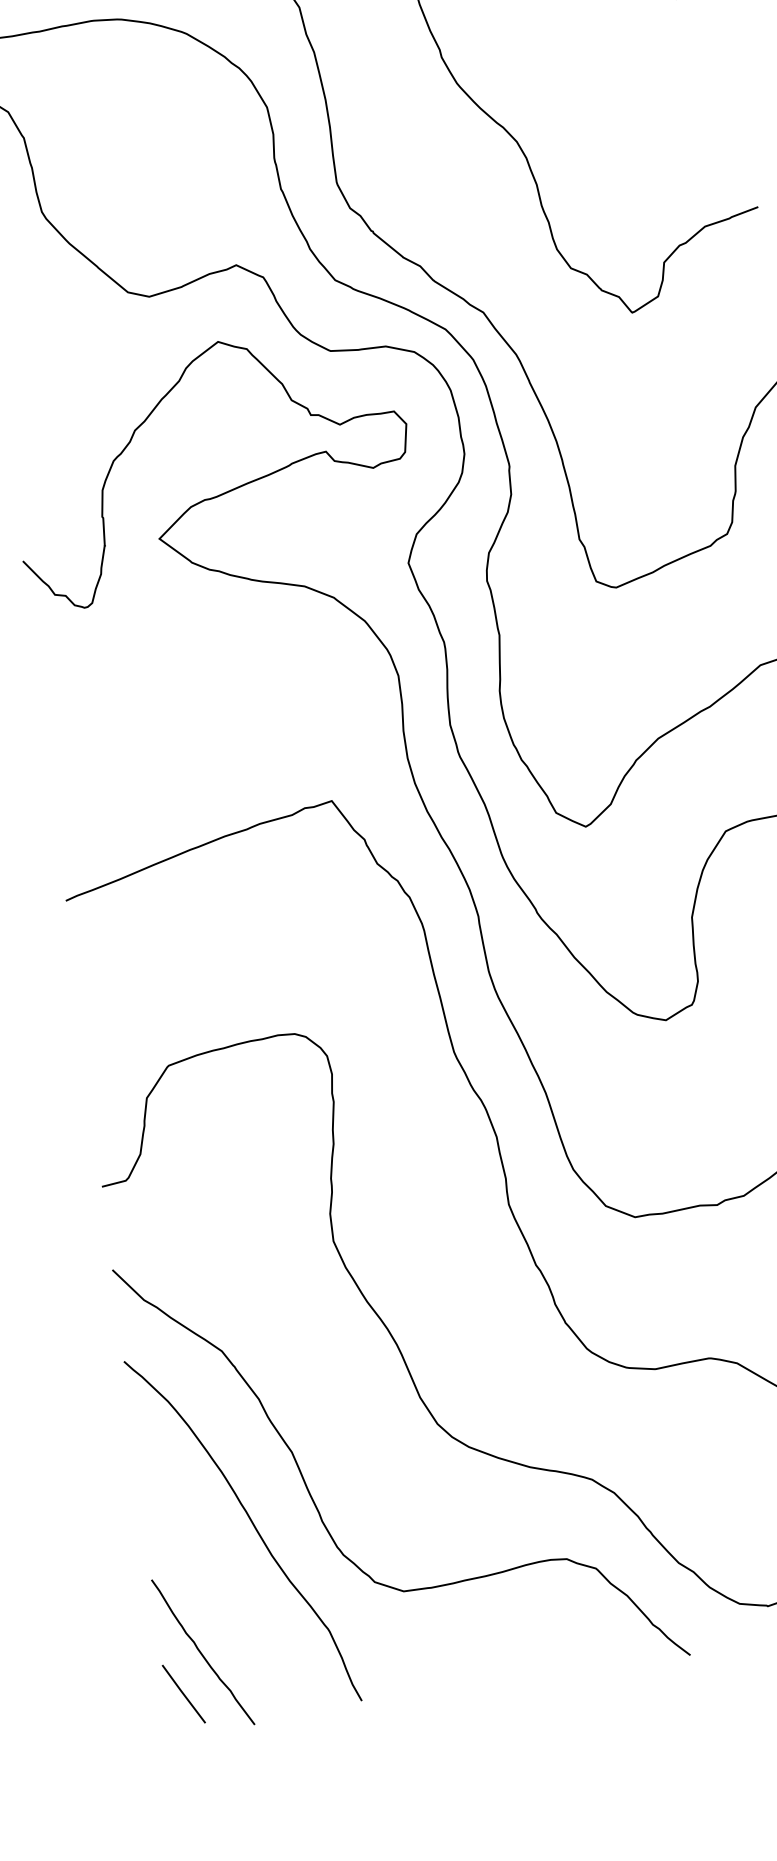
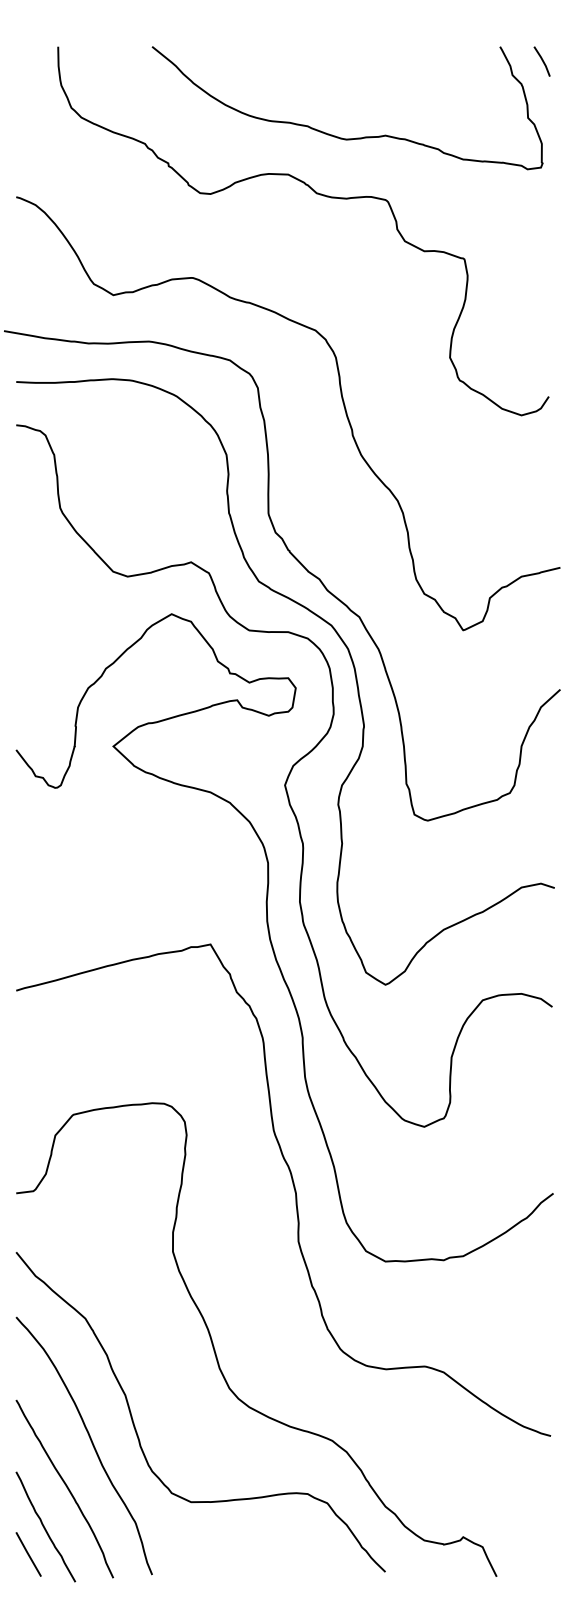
curve: (223, 1591) -> (65, 1486), added

